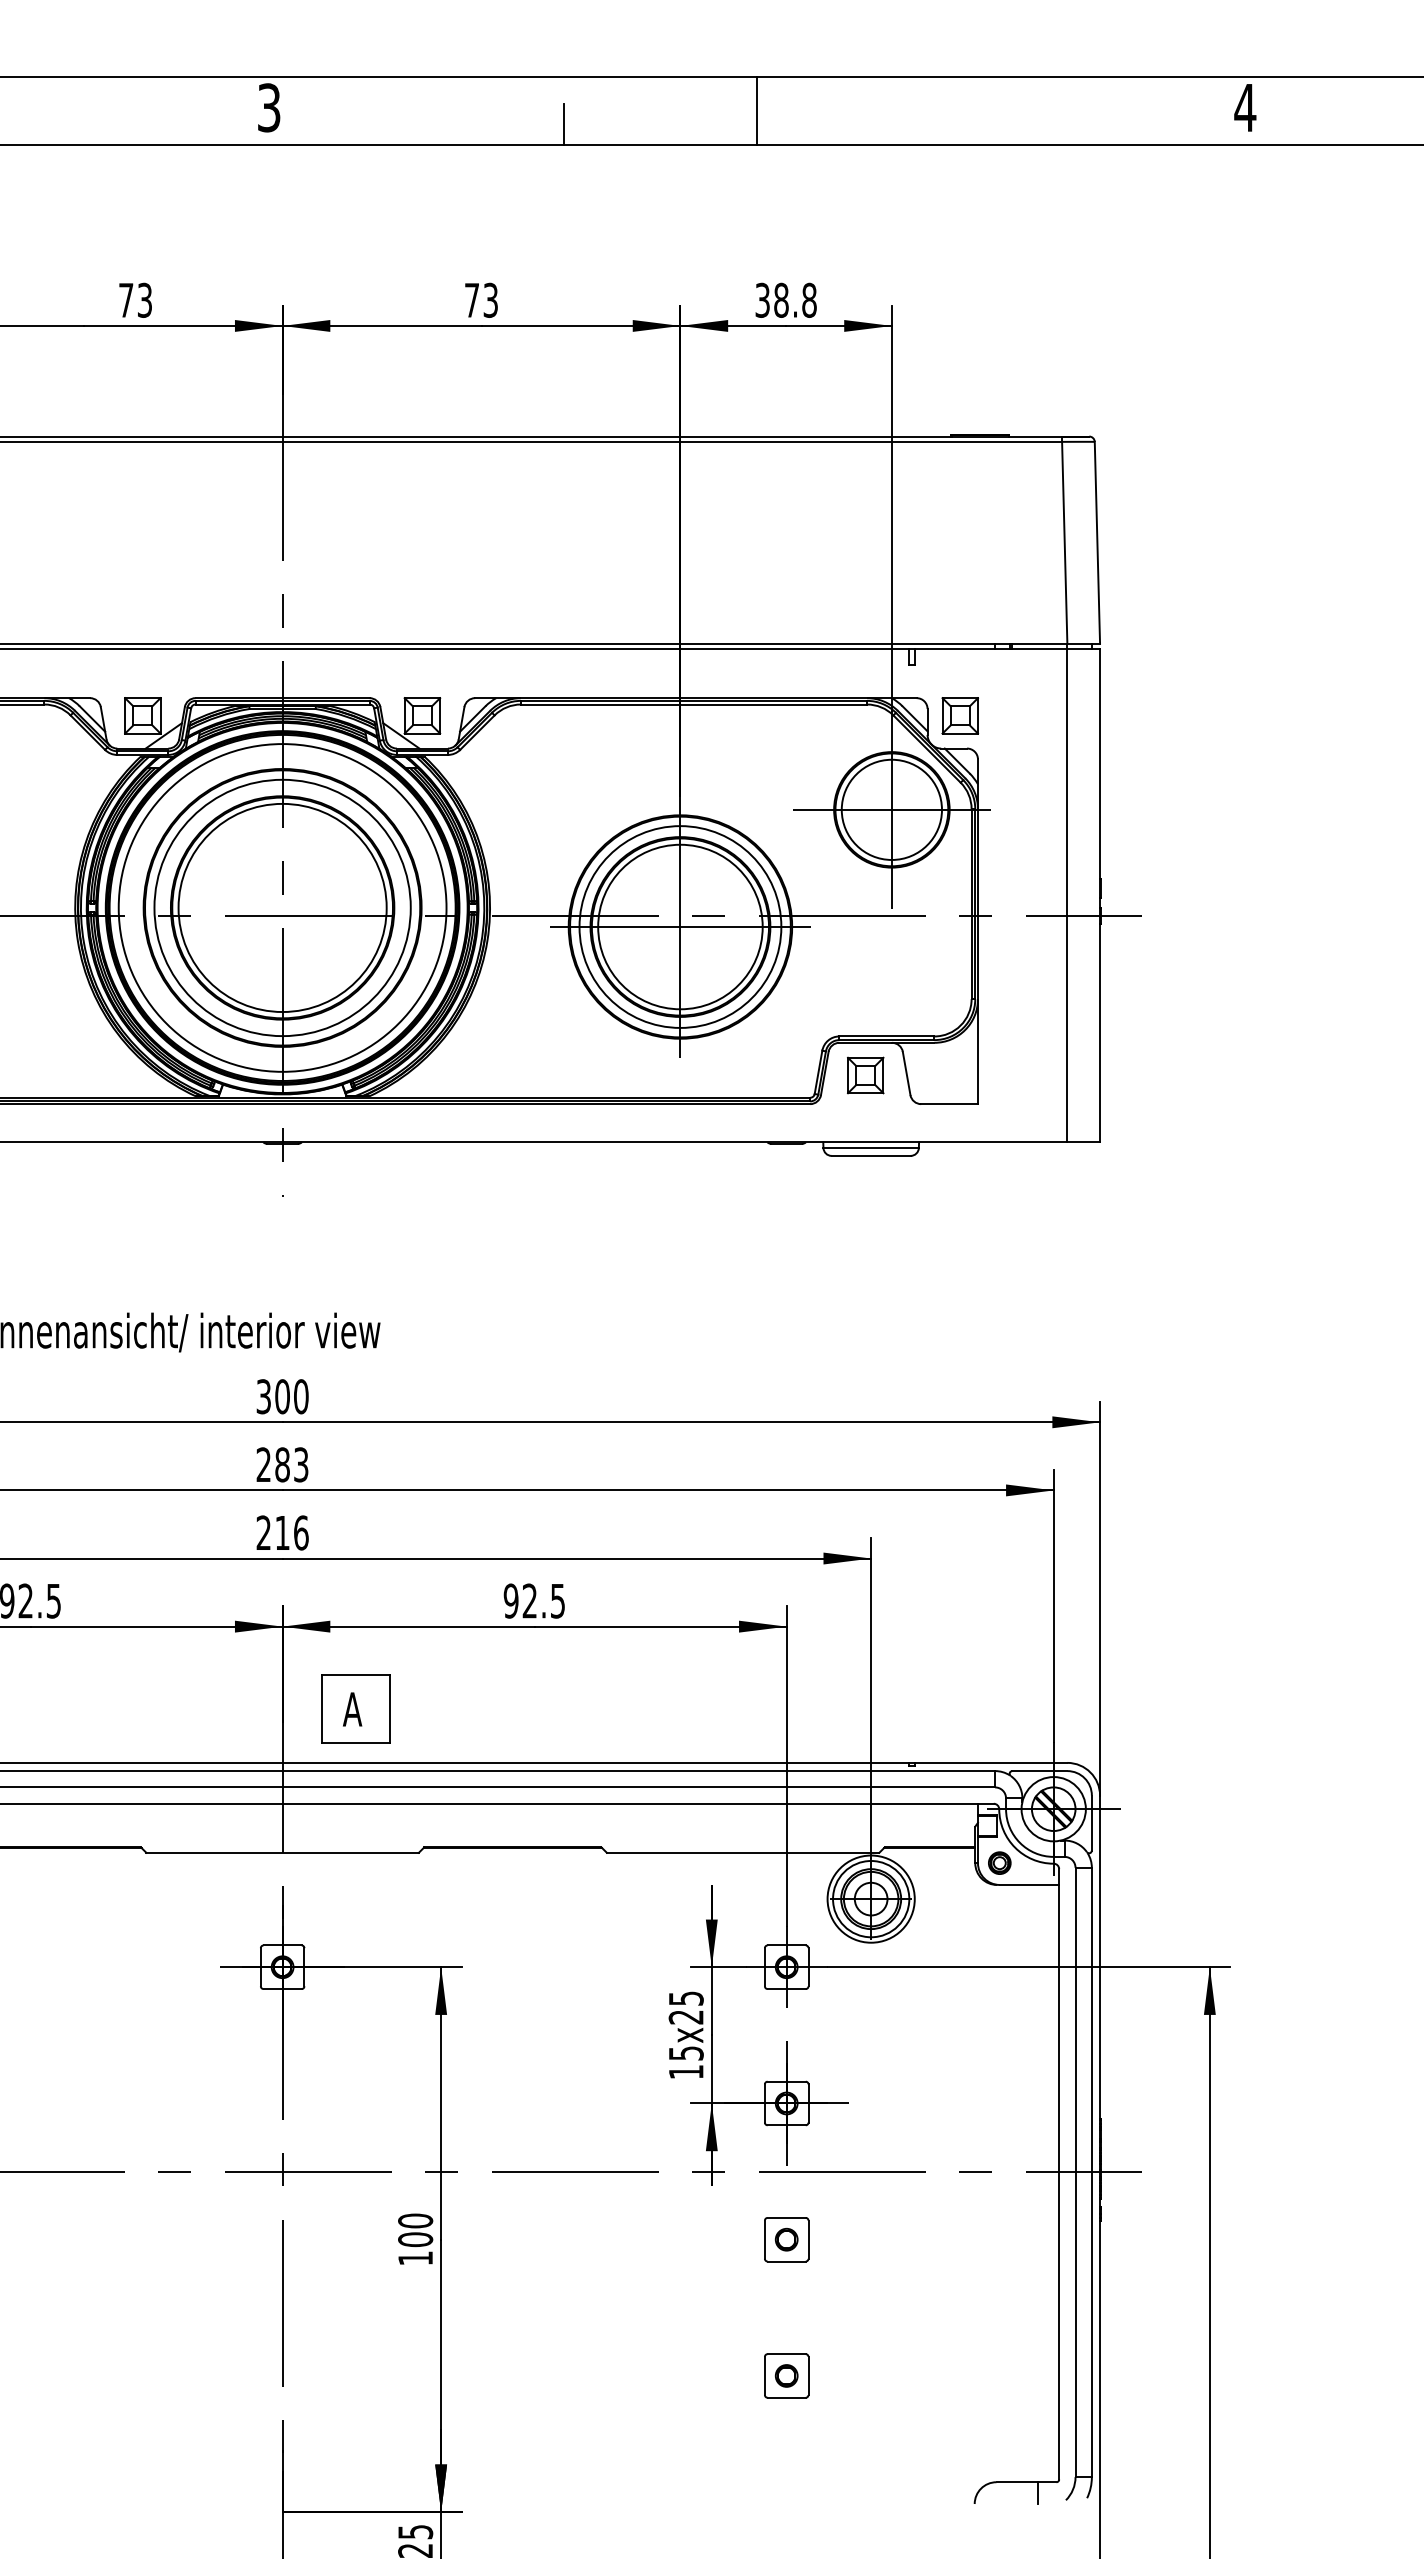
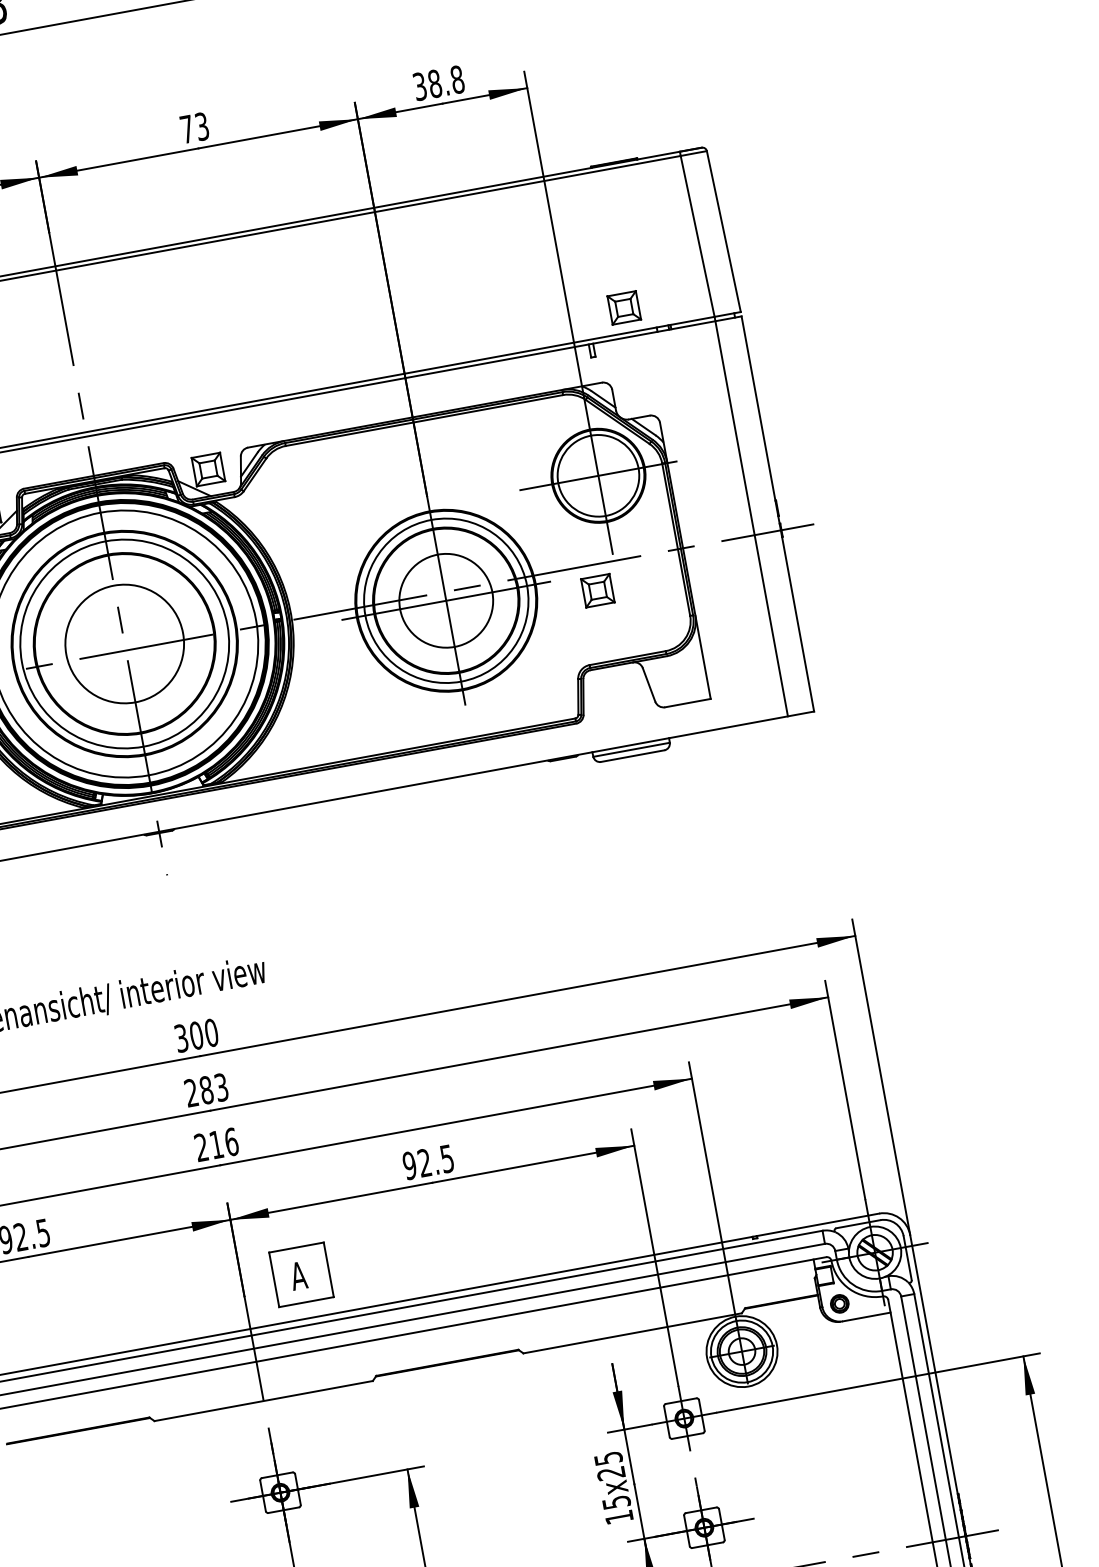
part: (960, 715) -> (624, 307), moved
circle: (282, 907) -> (124, 643), size x0.7
circle: (680, 926) -> (446, 600), size x0.7
part: (865, 1075) -> (597, 590), moved

